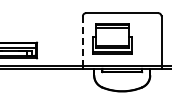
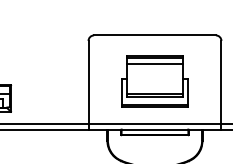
part: (112, 38) -> (155, 81), moved
line: (82, 41) -> (87, 83), dashed -> solid

